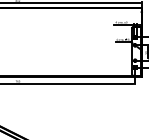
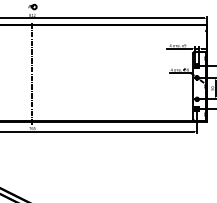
line: (17, 42) -> (32, 73), added

